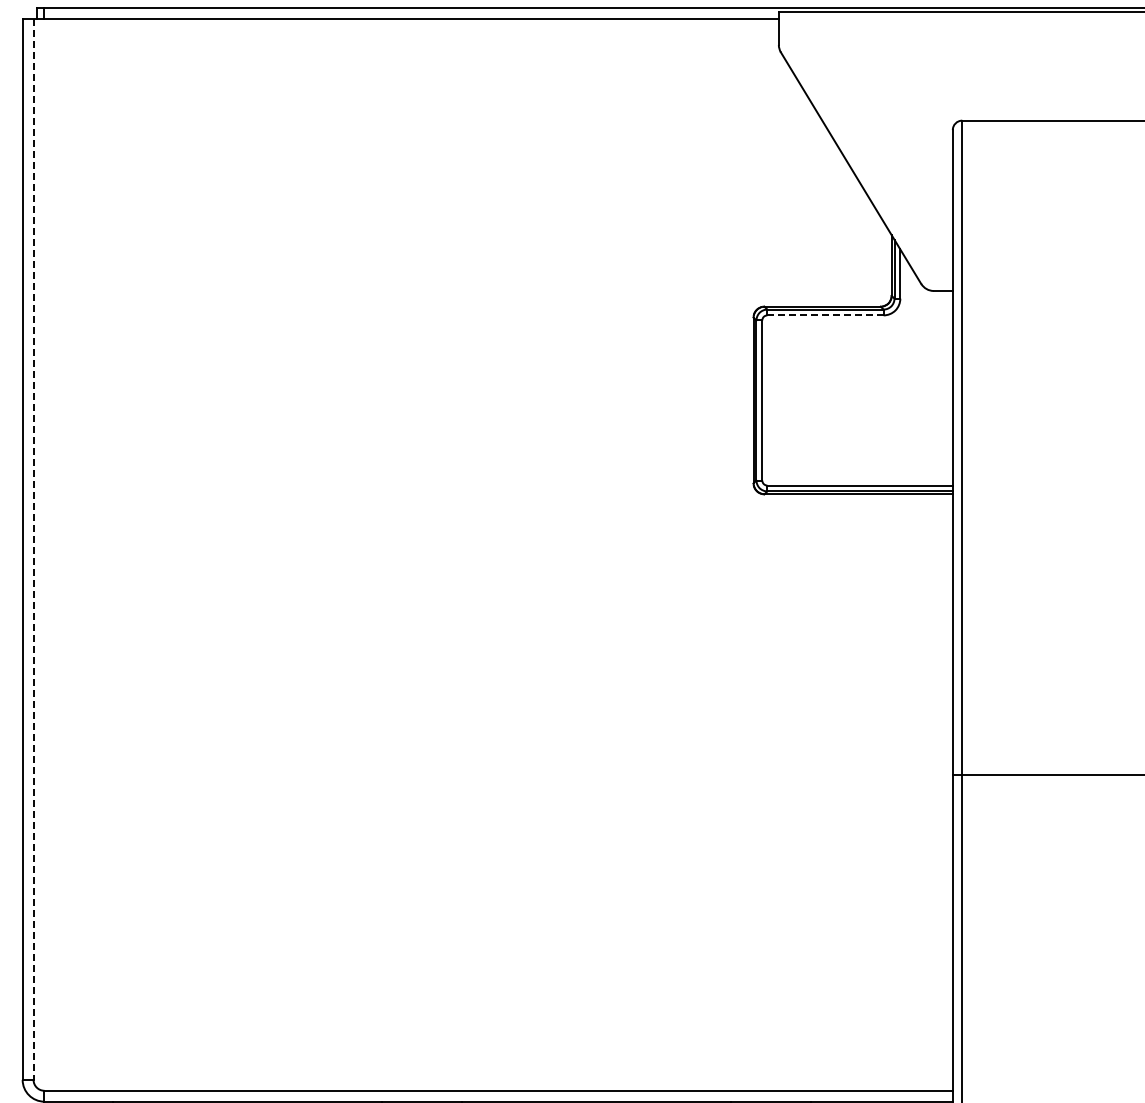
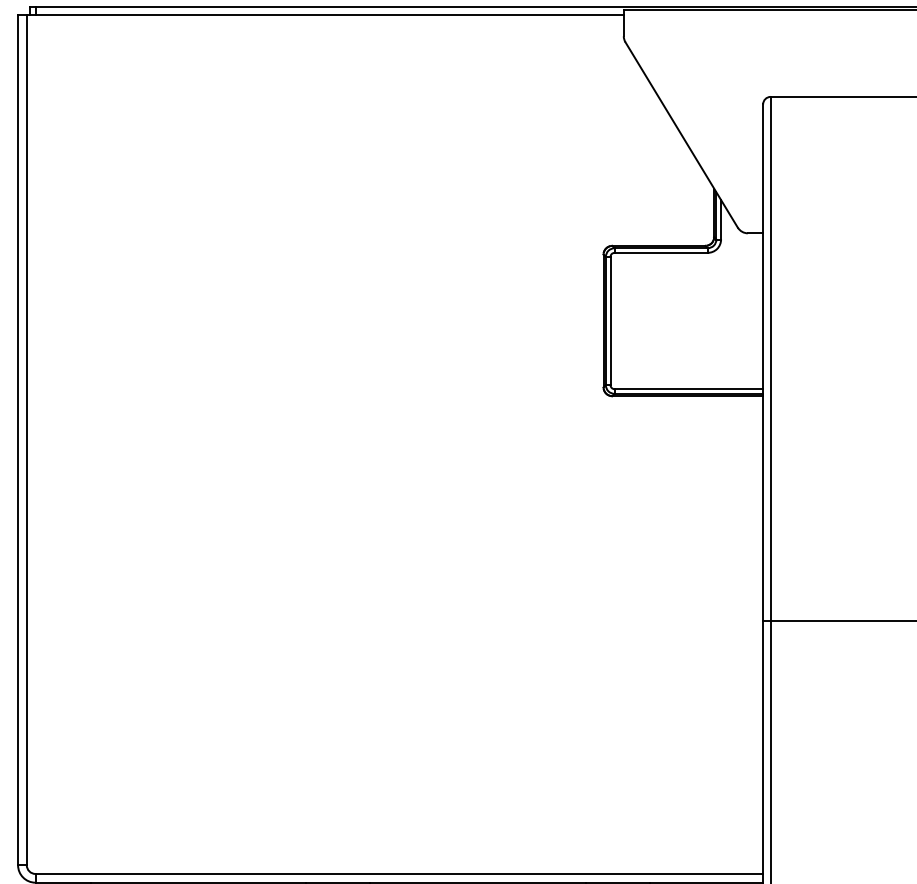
line: (826, 315) -> (661, 252), dashed -> solid
line: (33, 549) -> (26, 440), dashed -> solid

